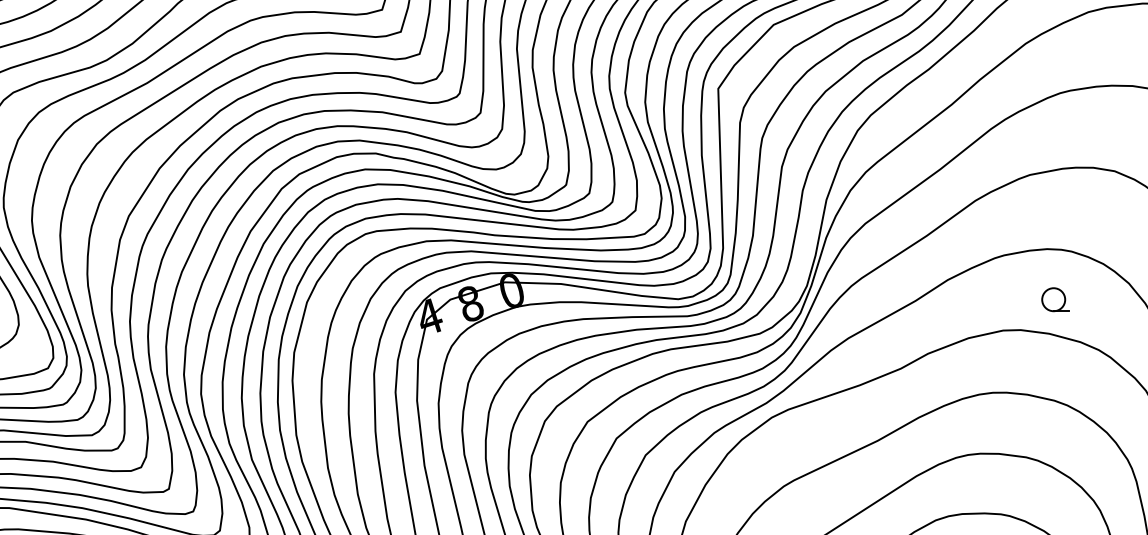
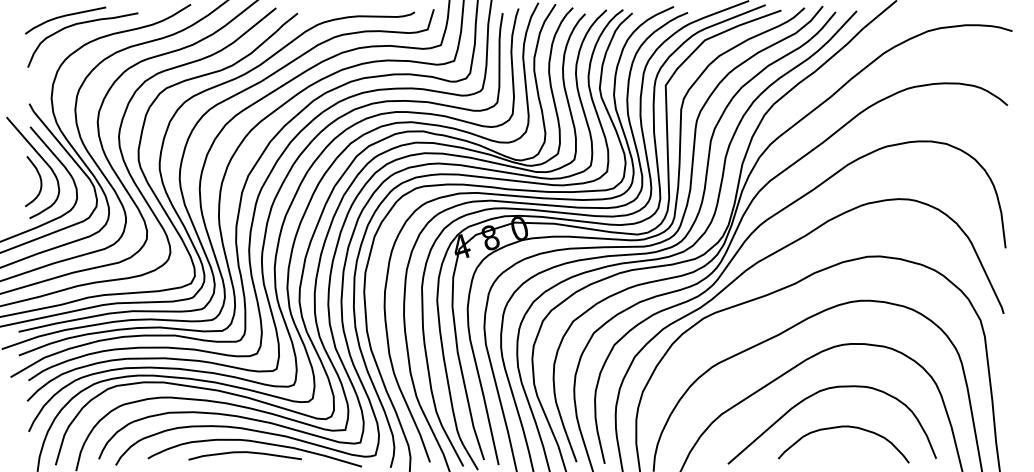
part: (1055, 299) -> (904, 234), removed

